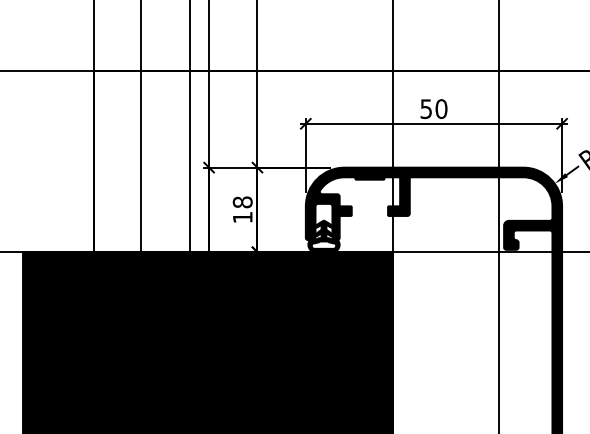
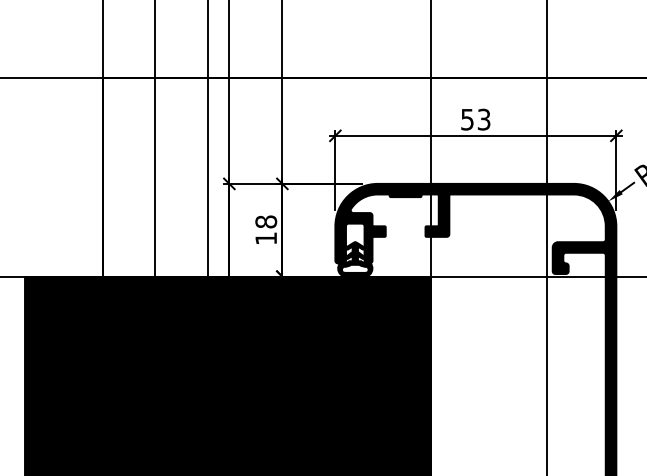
text: (441, 109) -> (484, 120), 50 -> 53

